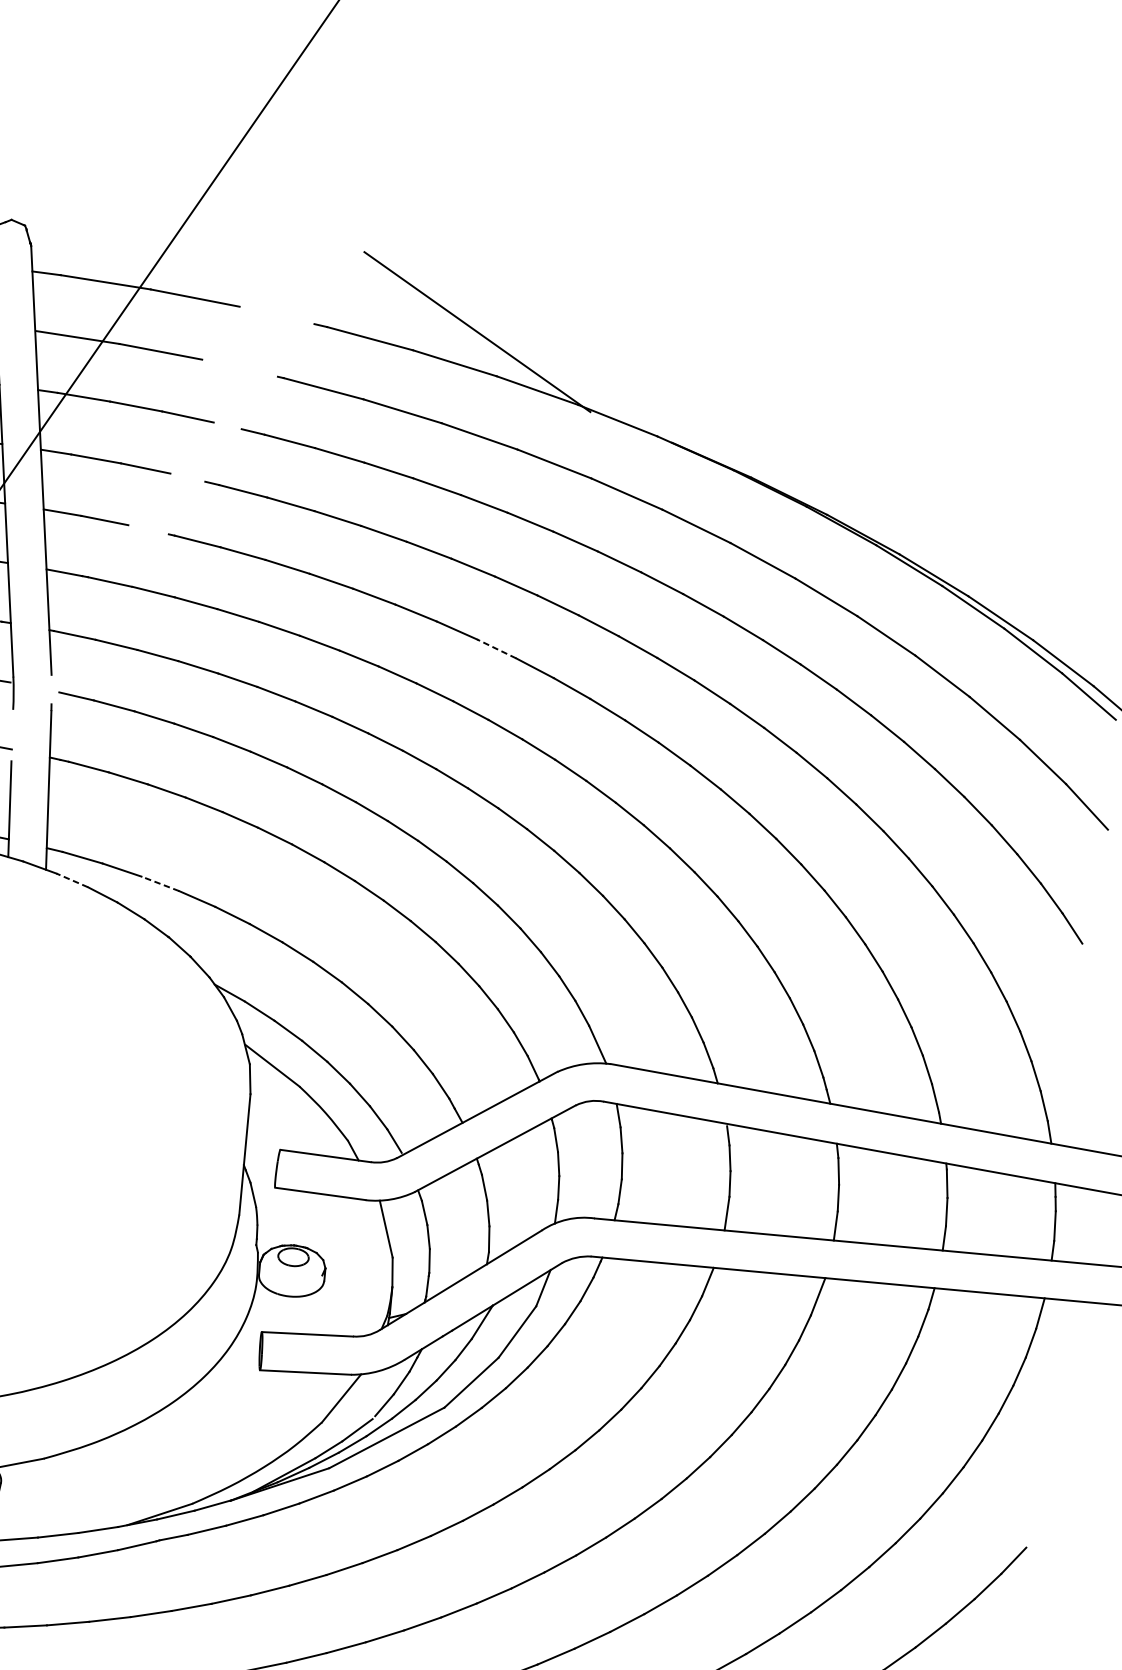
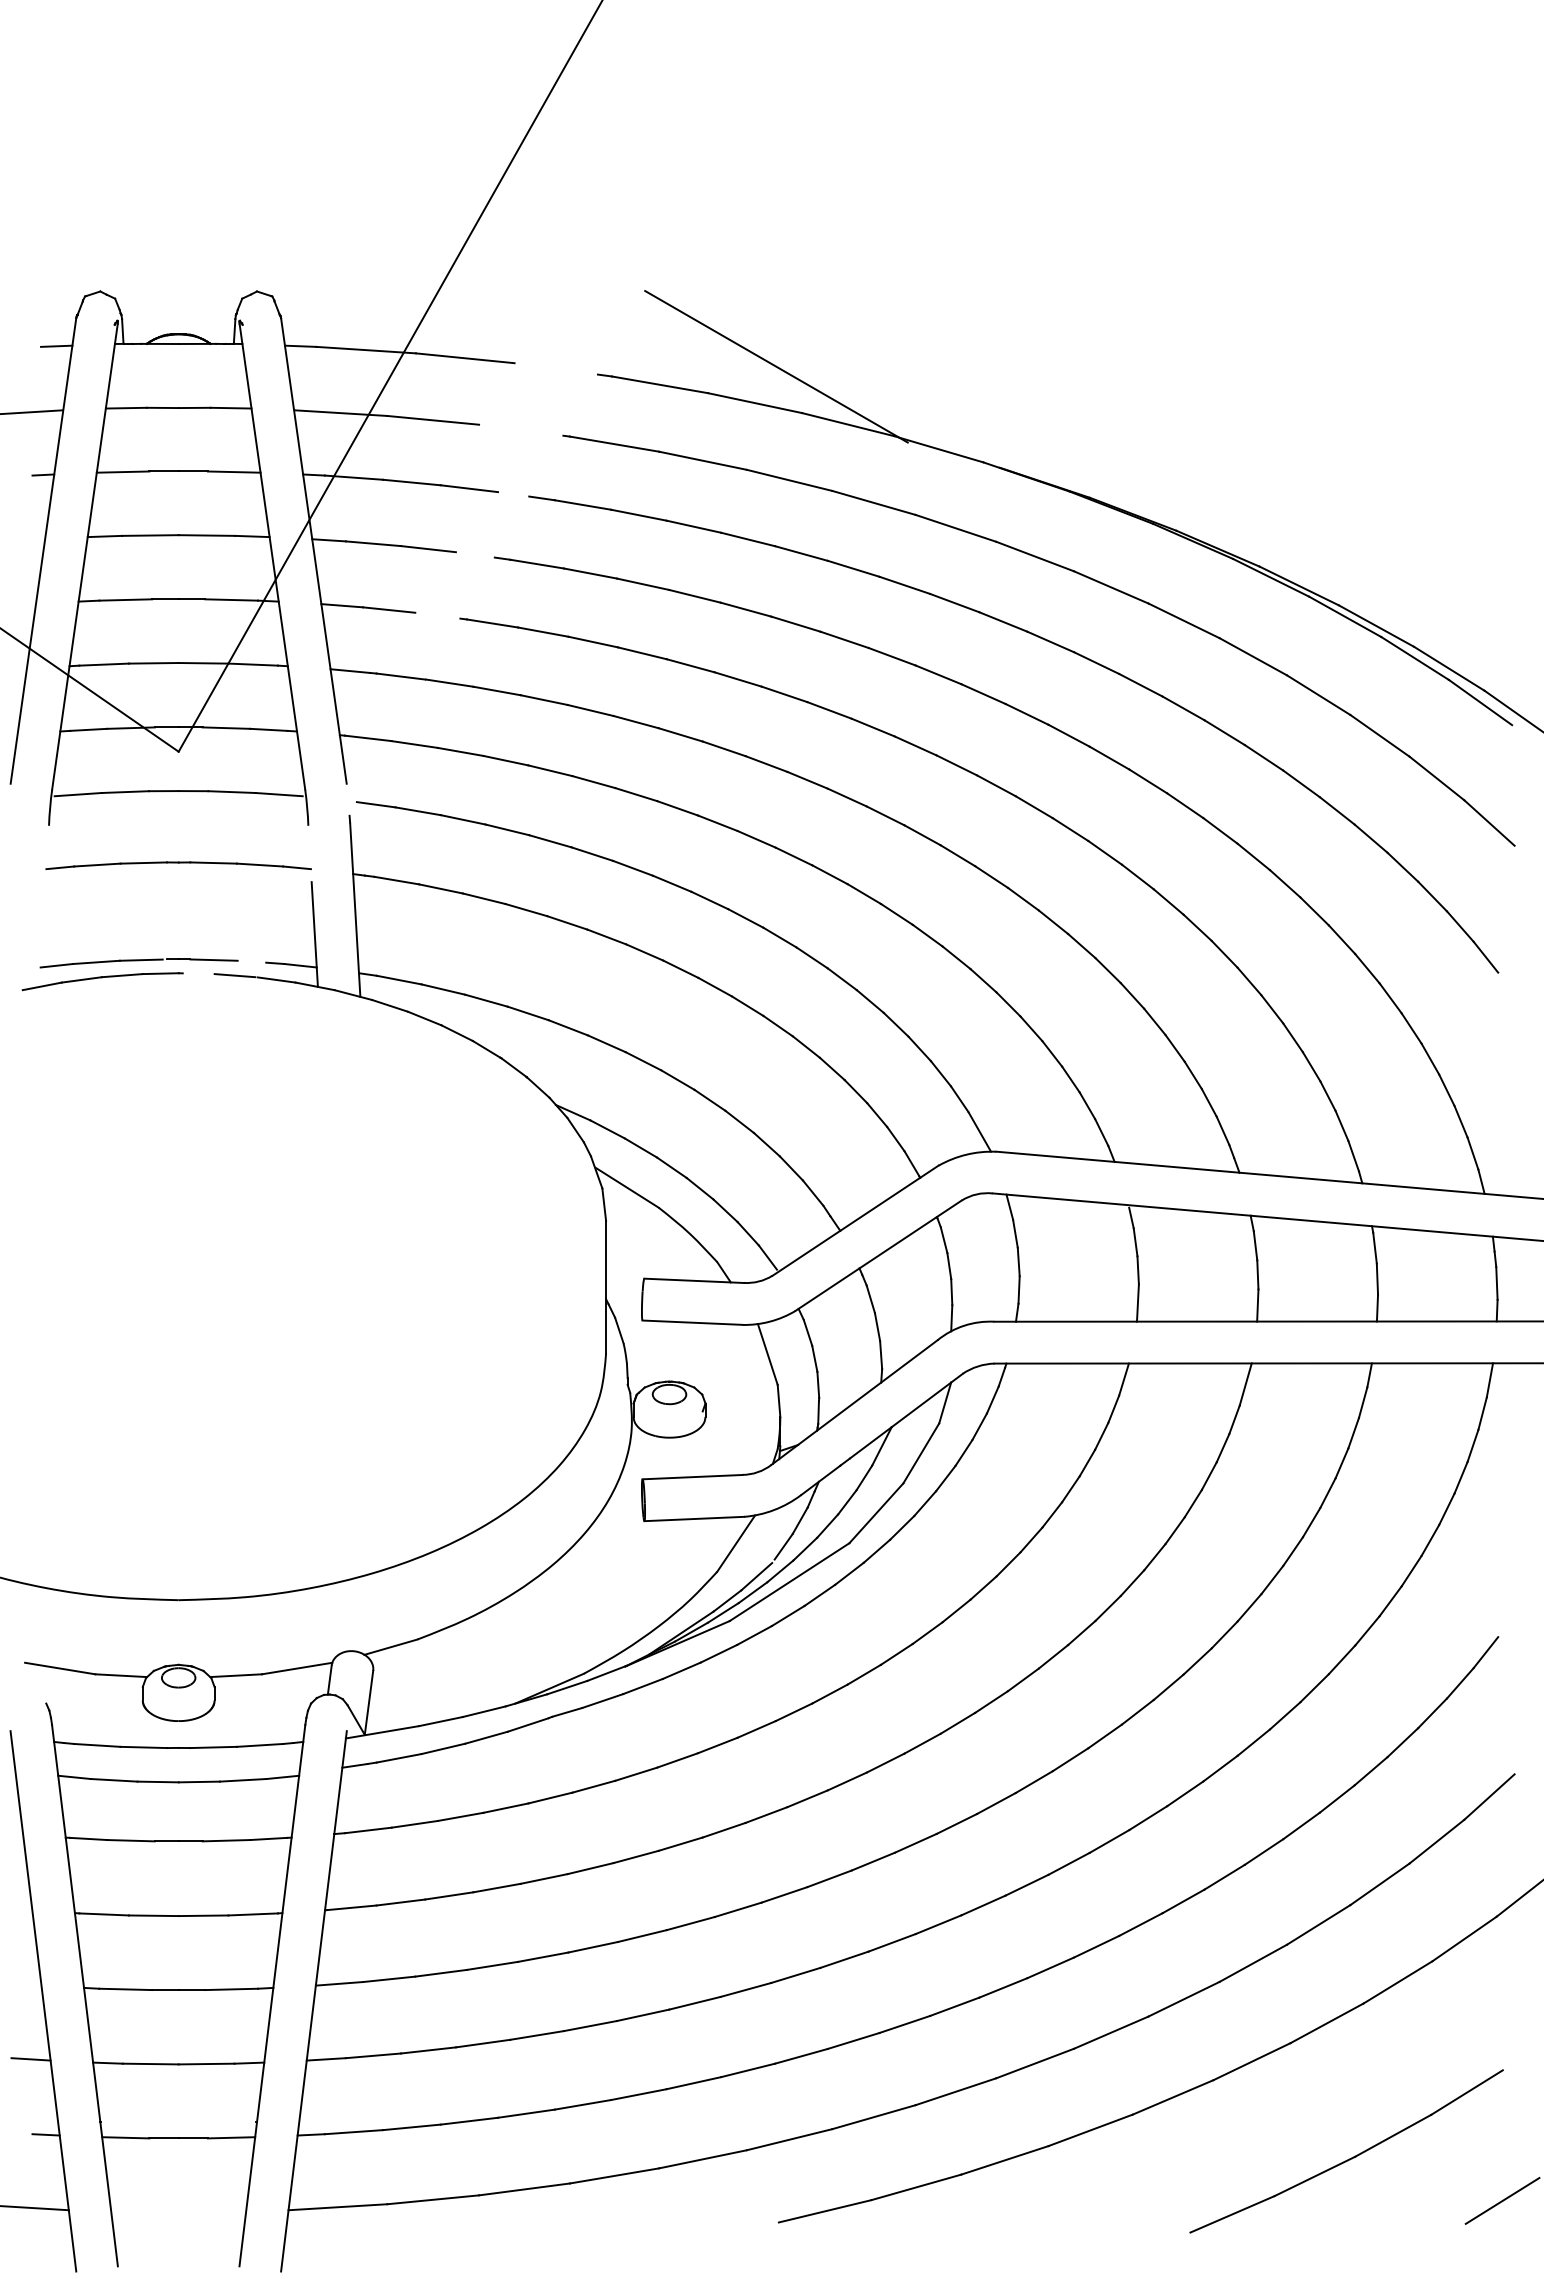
line: (496, 648) -> (829, 710), dashed -> solid
line: (72, 880) -> (390, 1005), dashed -> solid
line: (160, 883) -> (486, 1000), dashed -> solid

